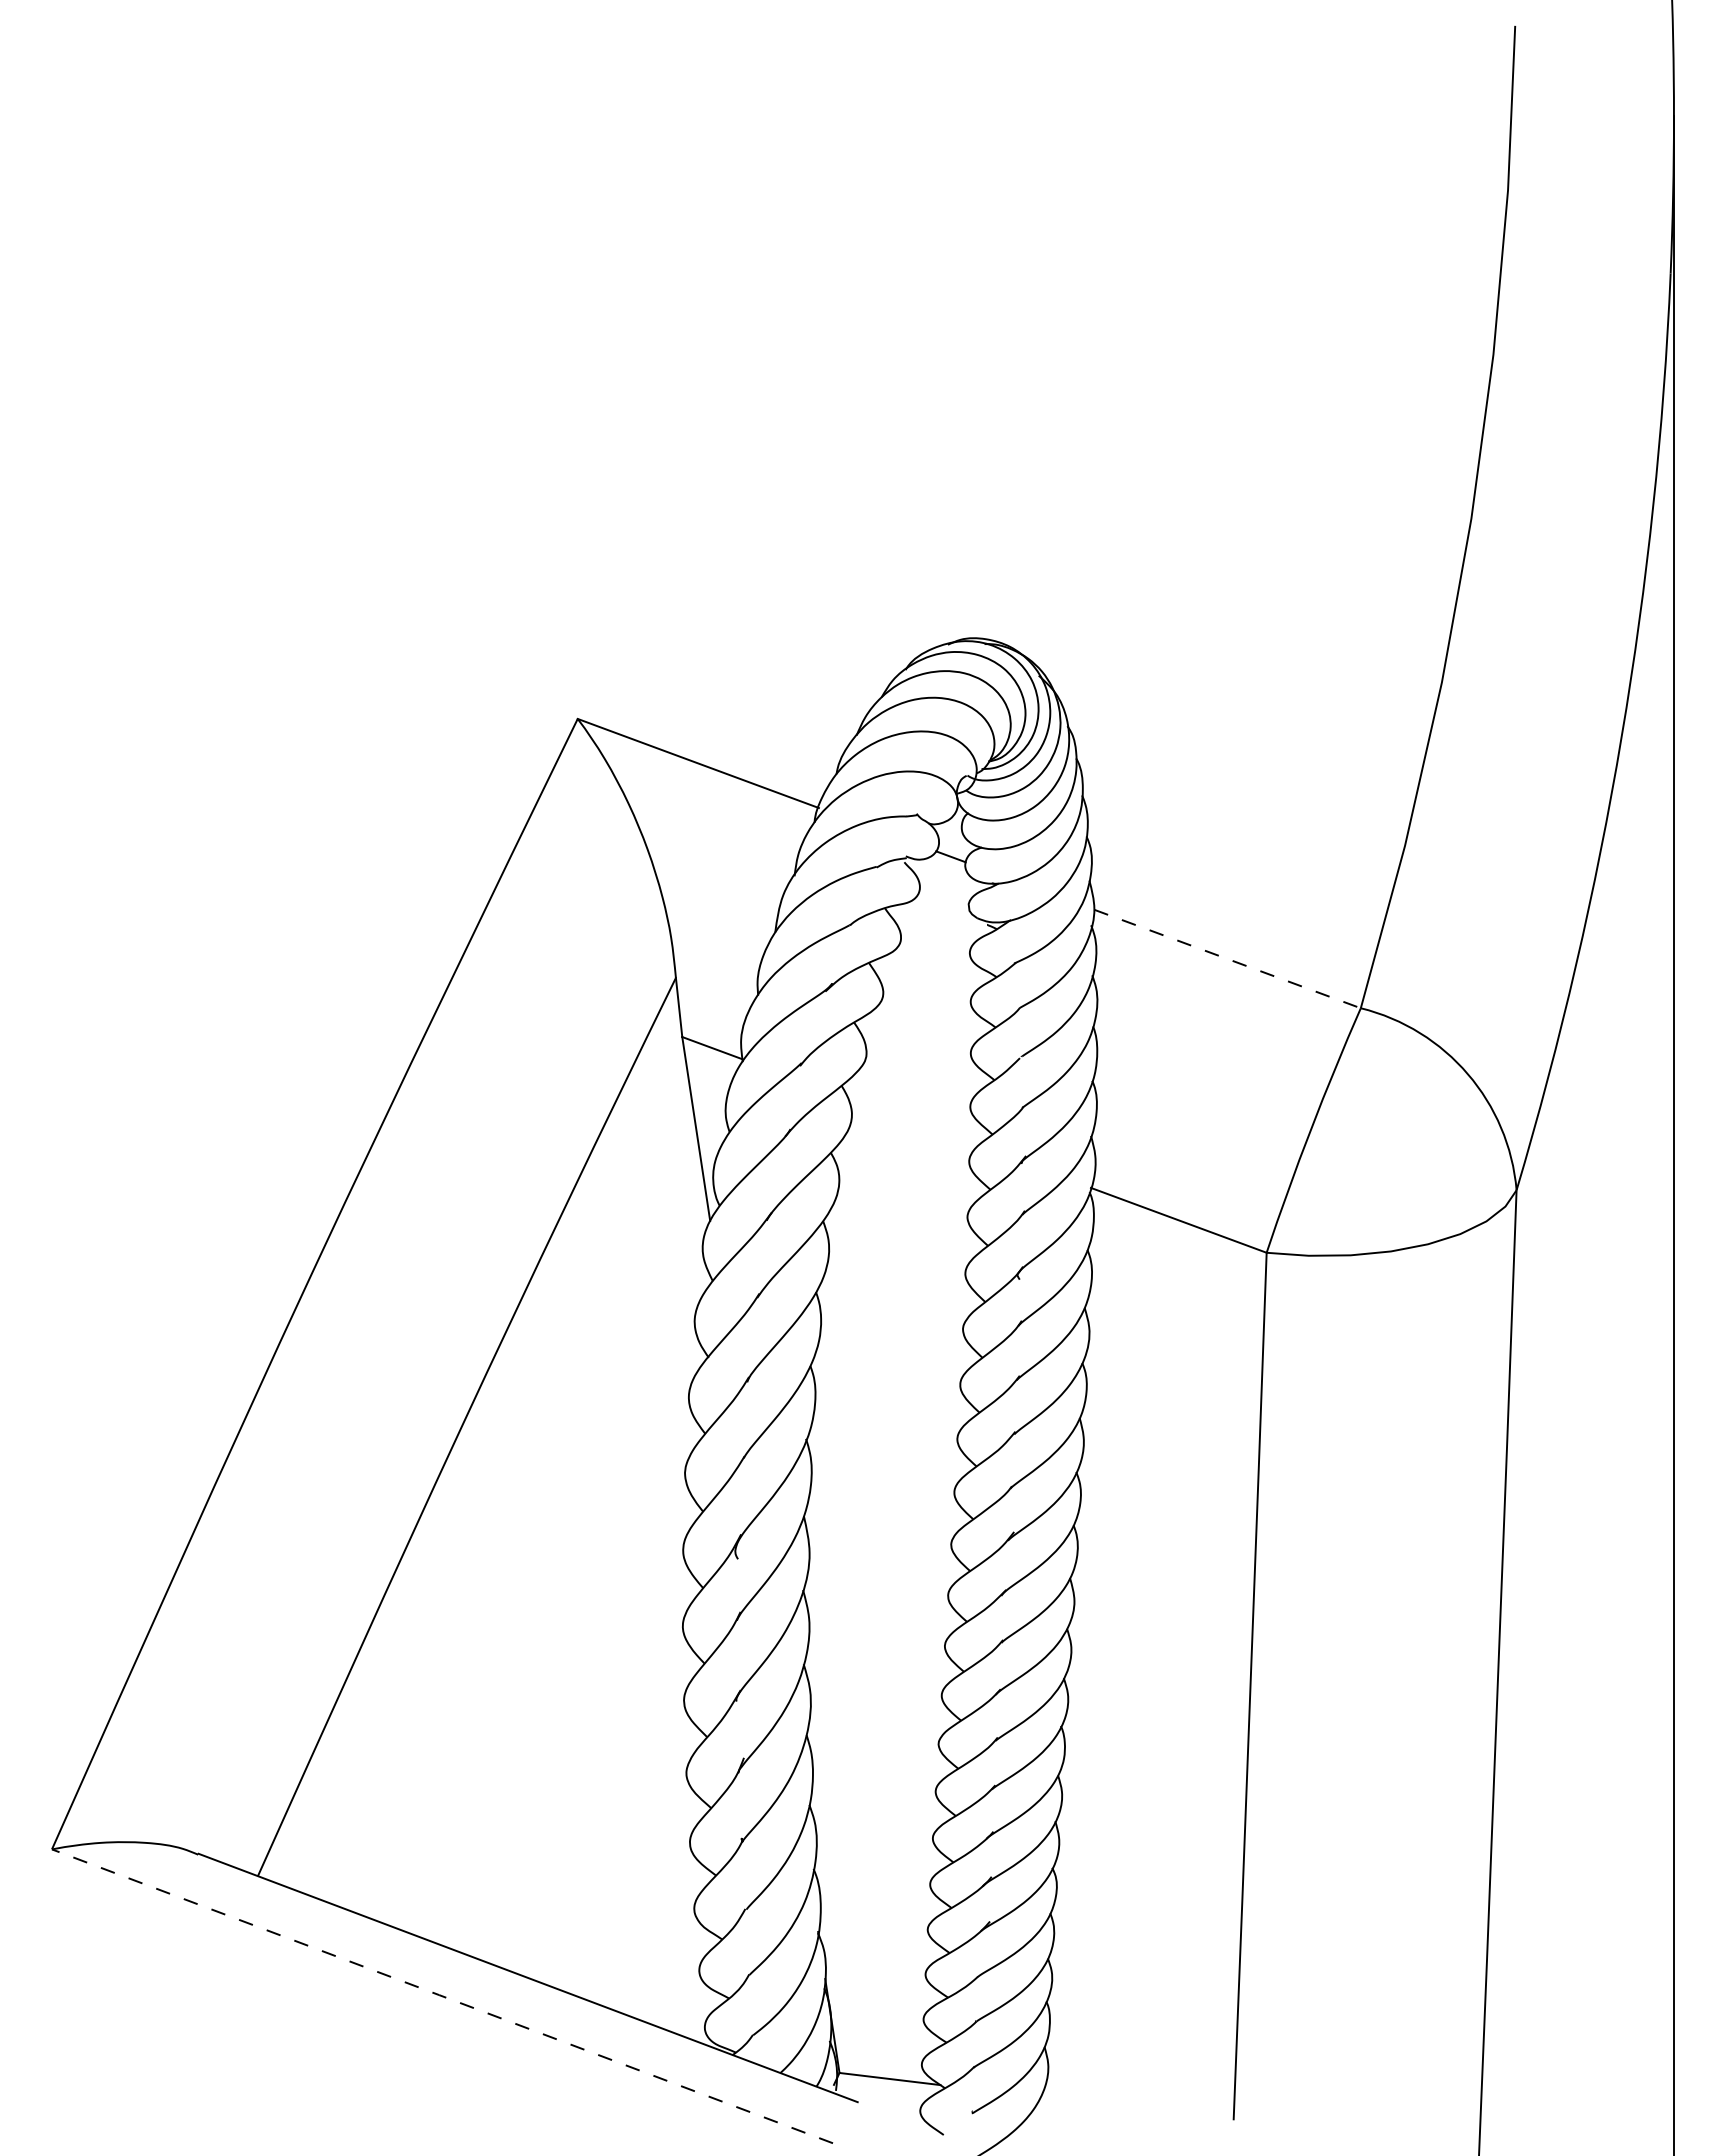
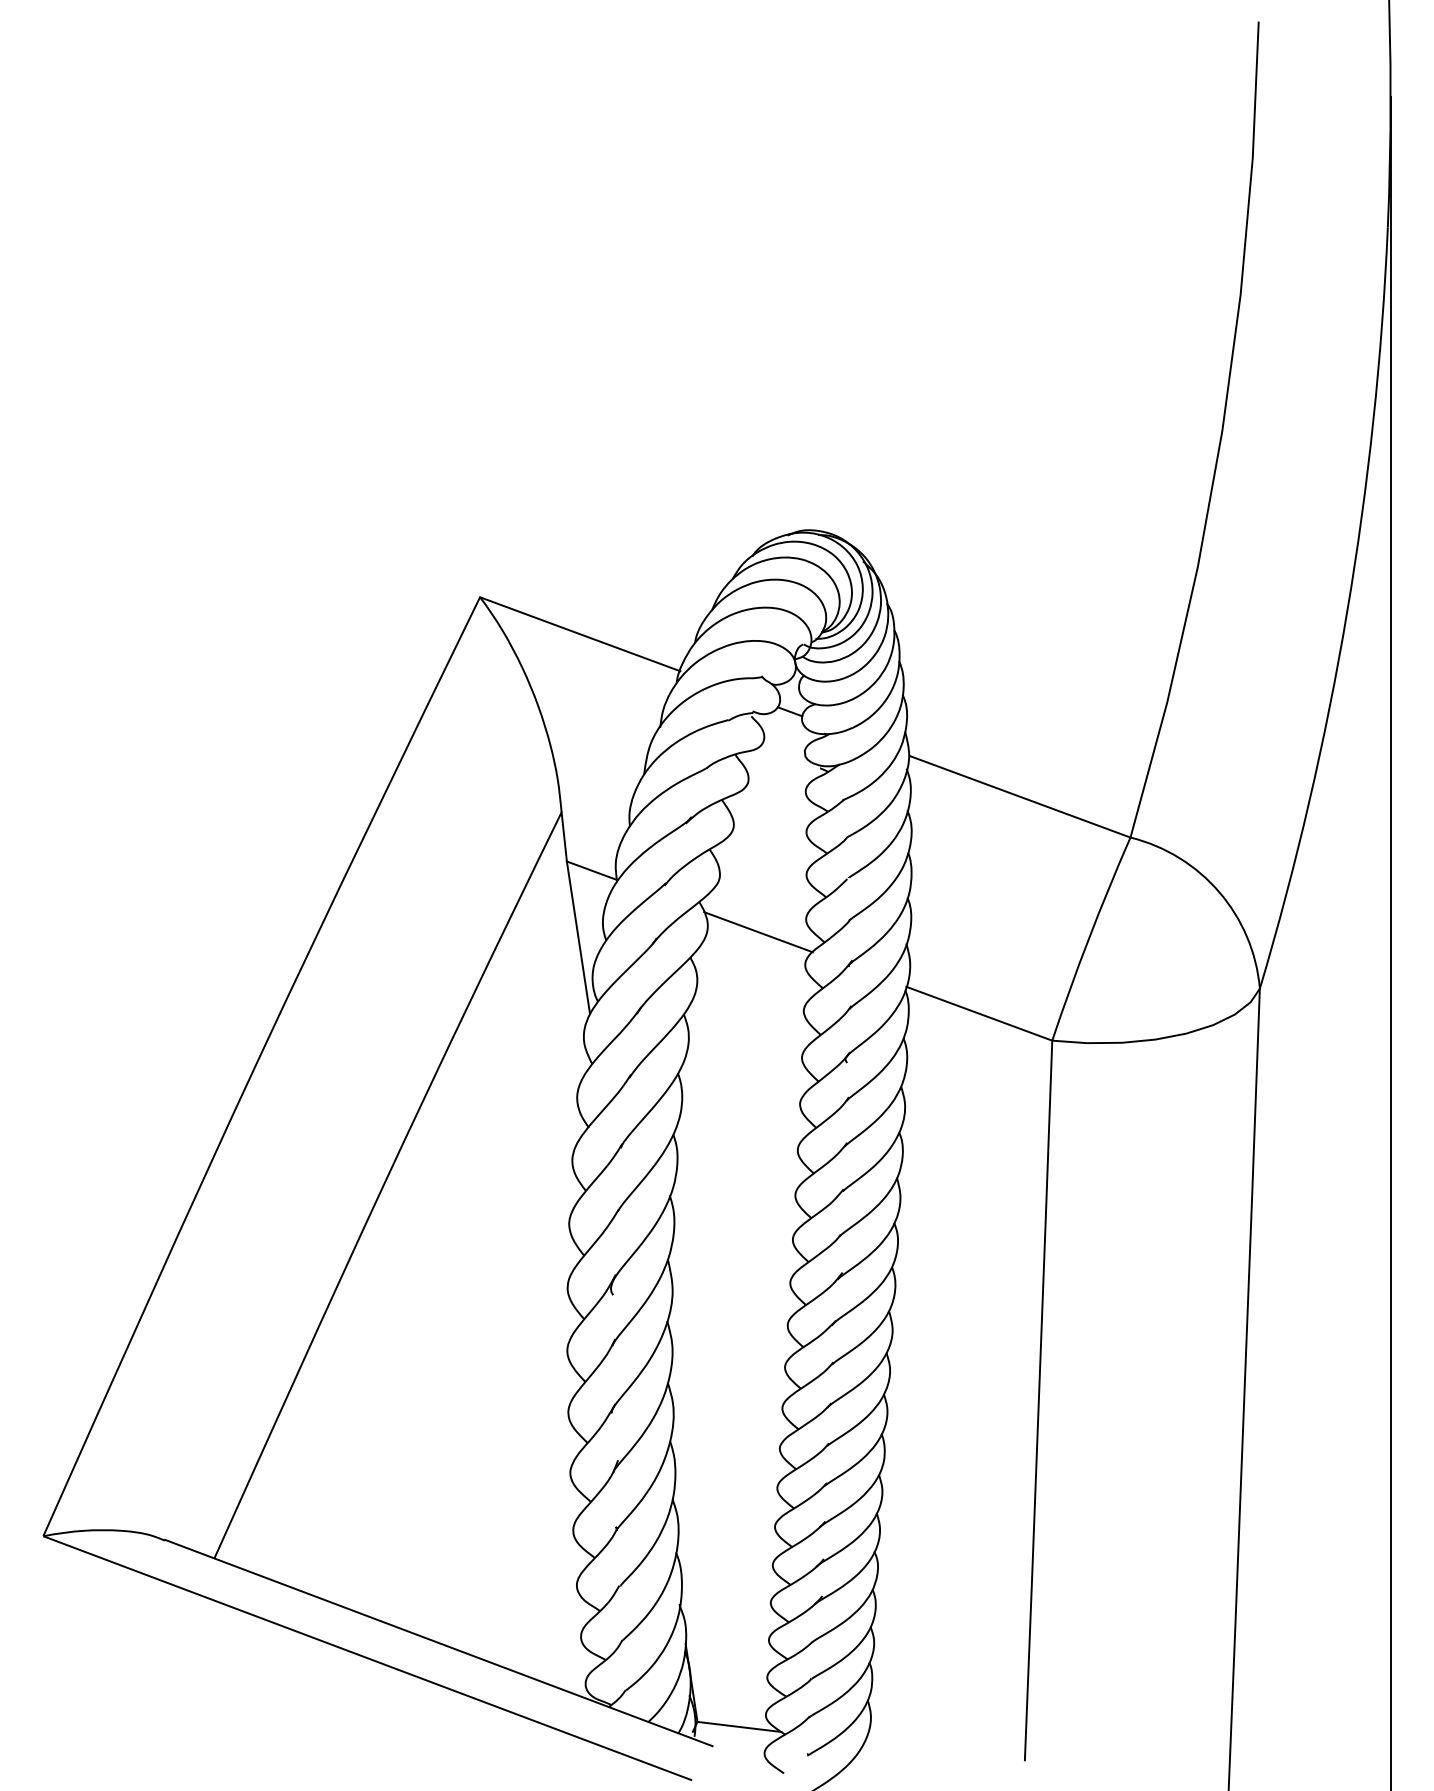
line: (1227, 958) -> (1019, 796), dashed -> solid
line: (912, 1122) -> (758, 932), added
line: (442, 1996) -> (367, 1658), dashed -> solid

